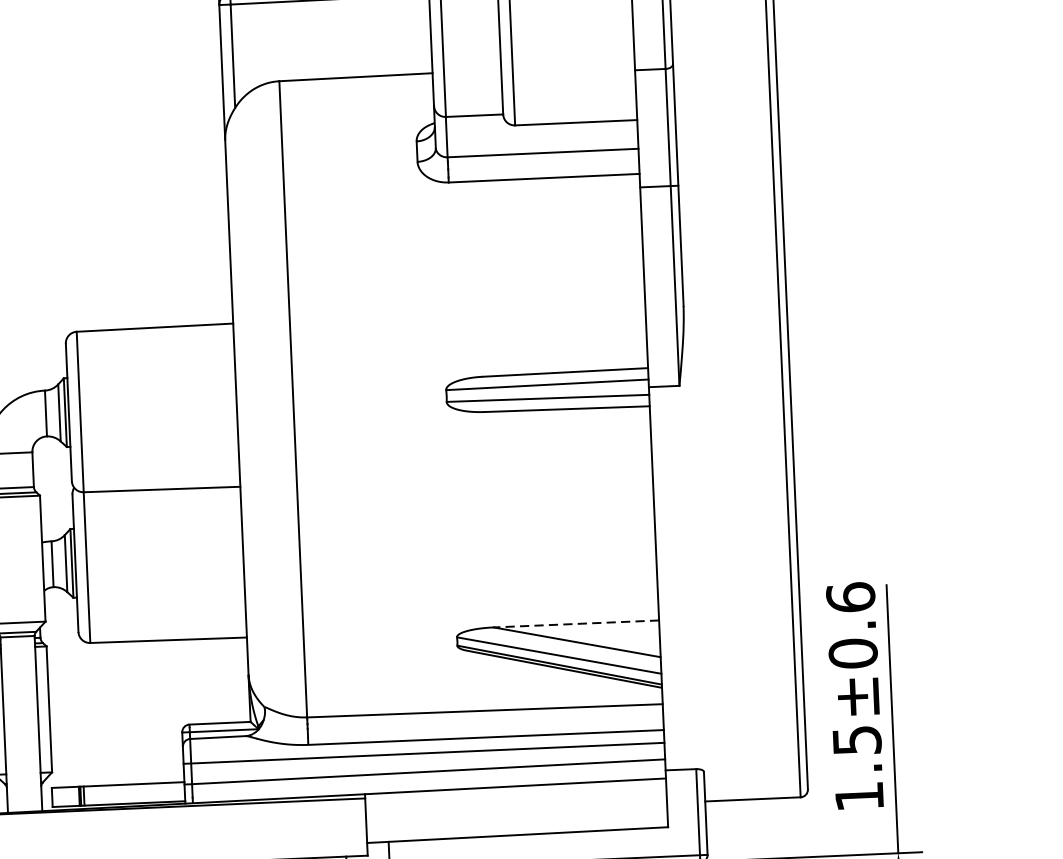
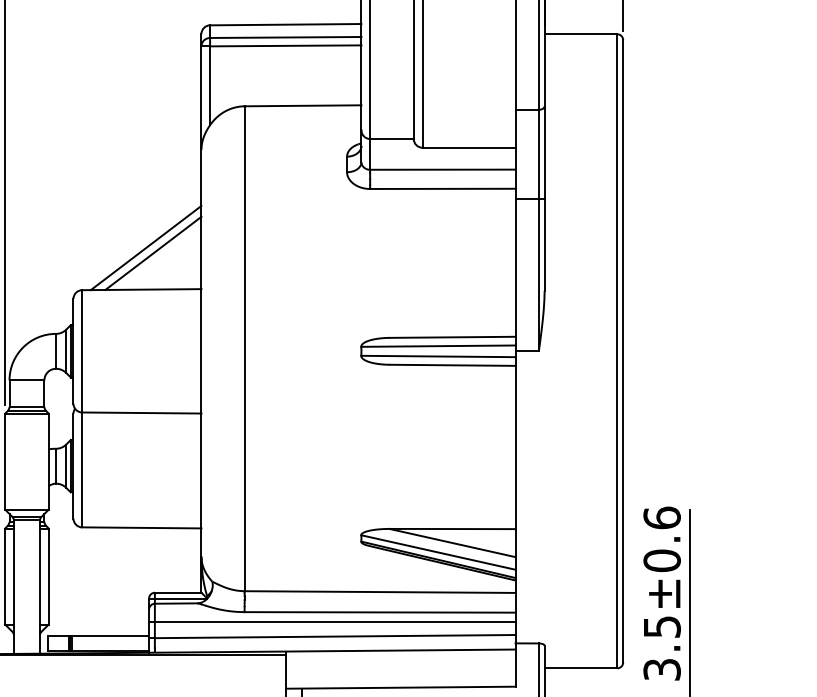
line: (157, 272) -> (145, 247), added
line: (168, 278) -> (153, 252), added
line: (576, 624) -> (452, 529), dashed -> solid
text: (858, 796) -> (661, 669), 1.5±0.6 -> 3.5±0.6

